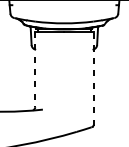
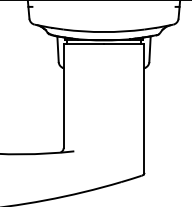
line: (35, 69) -> (63, 96), dashed -> solid
line: (93, 78) -> (144, 108), dashed -> solid

